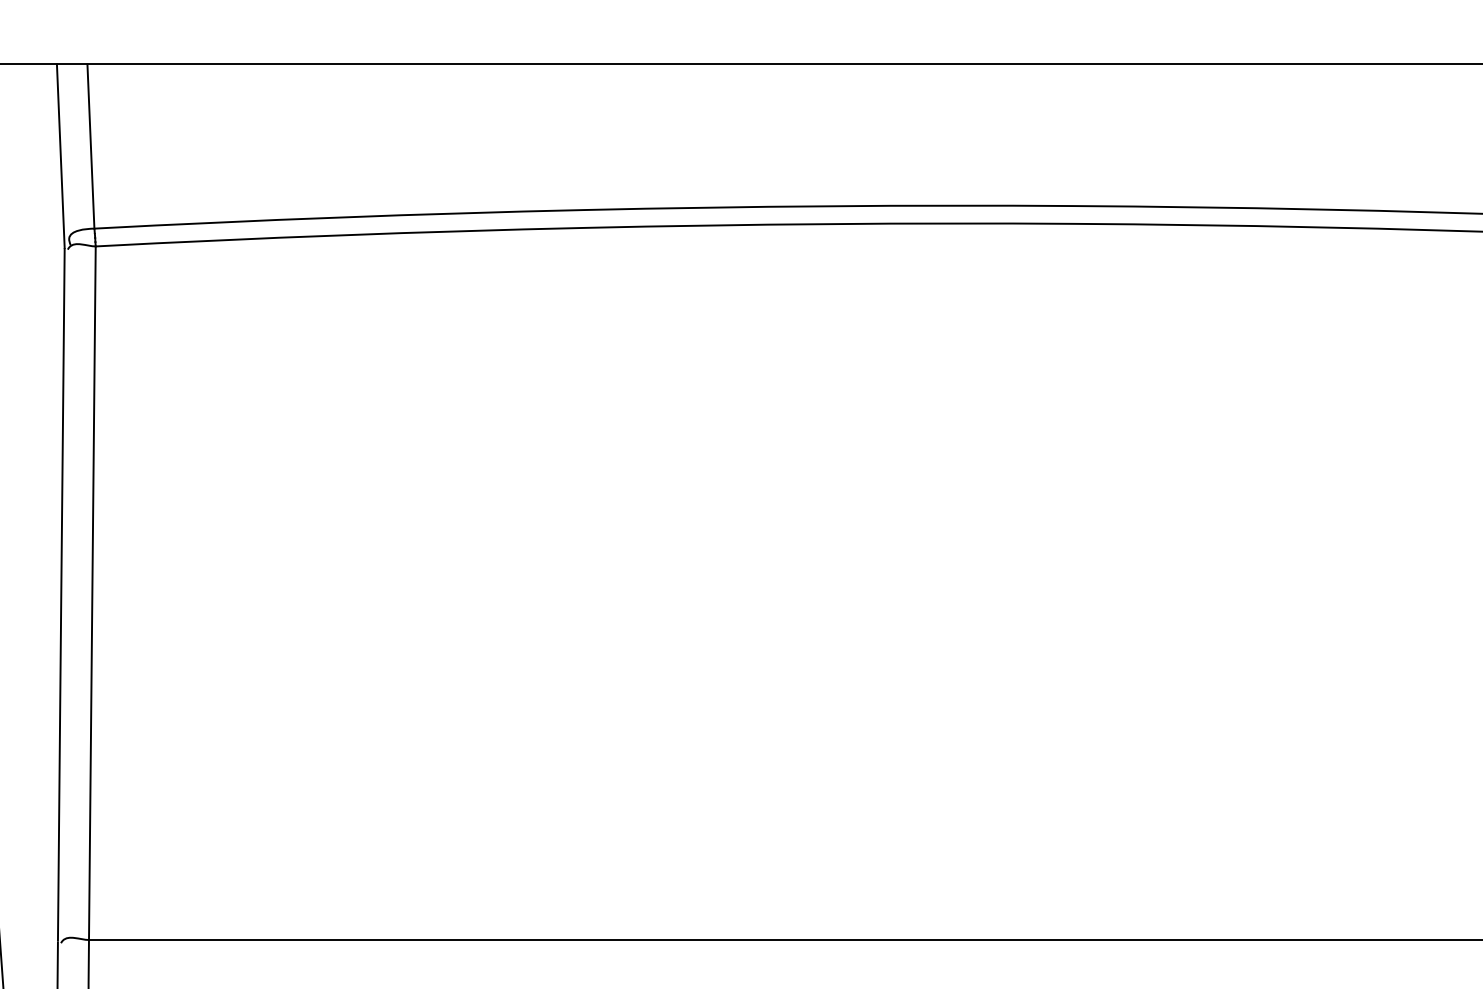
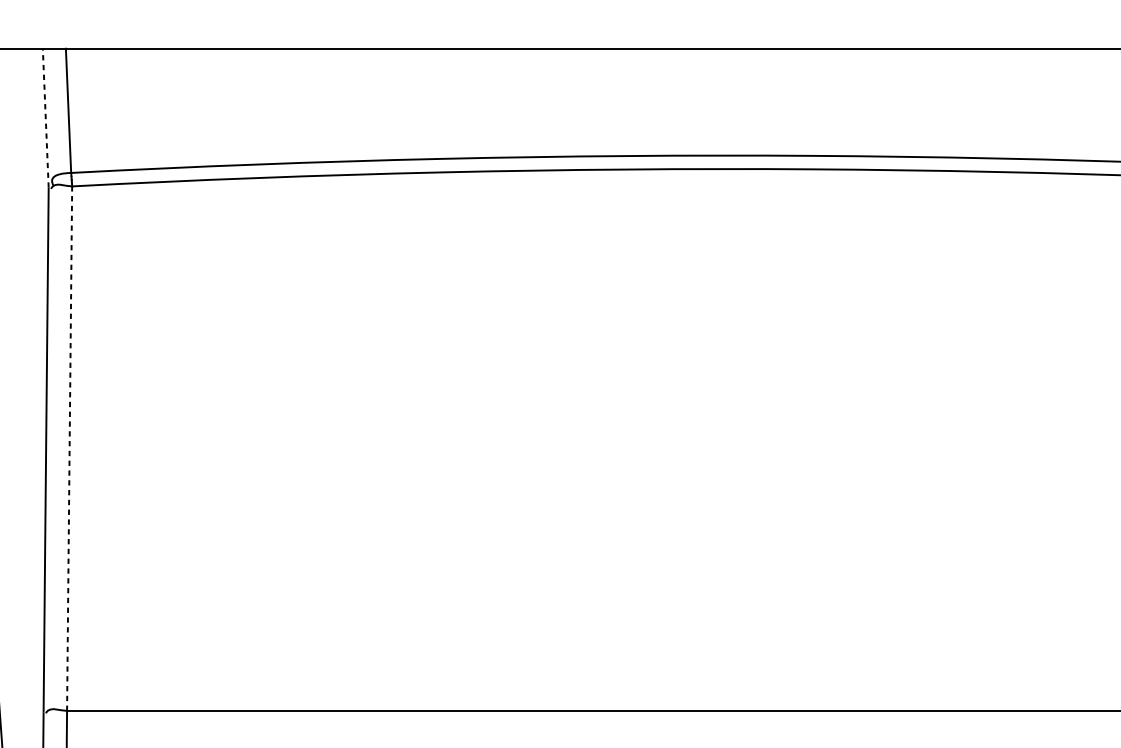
line: (60, 156) -> (45, 118), solid -> dashed
line: (92, 593) -> (69, 448), solid -> dashed

